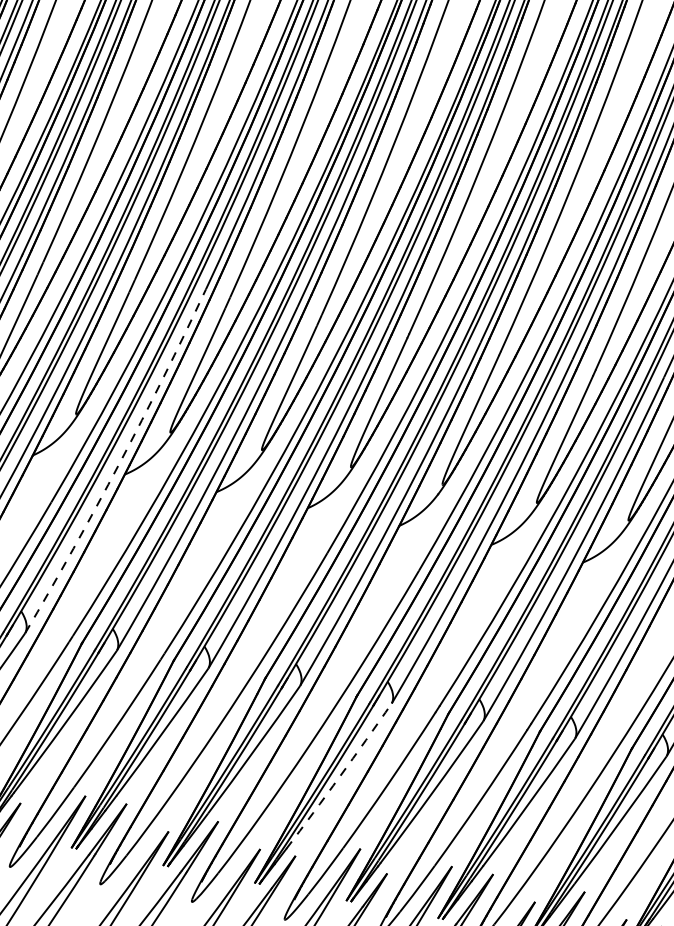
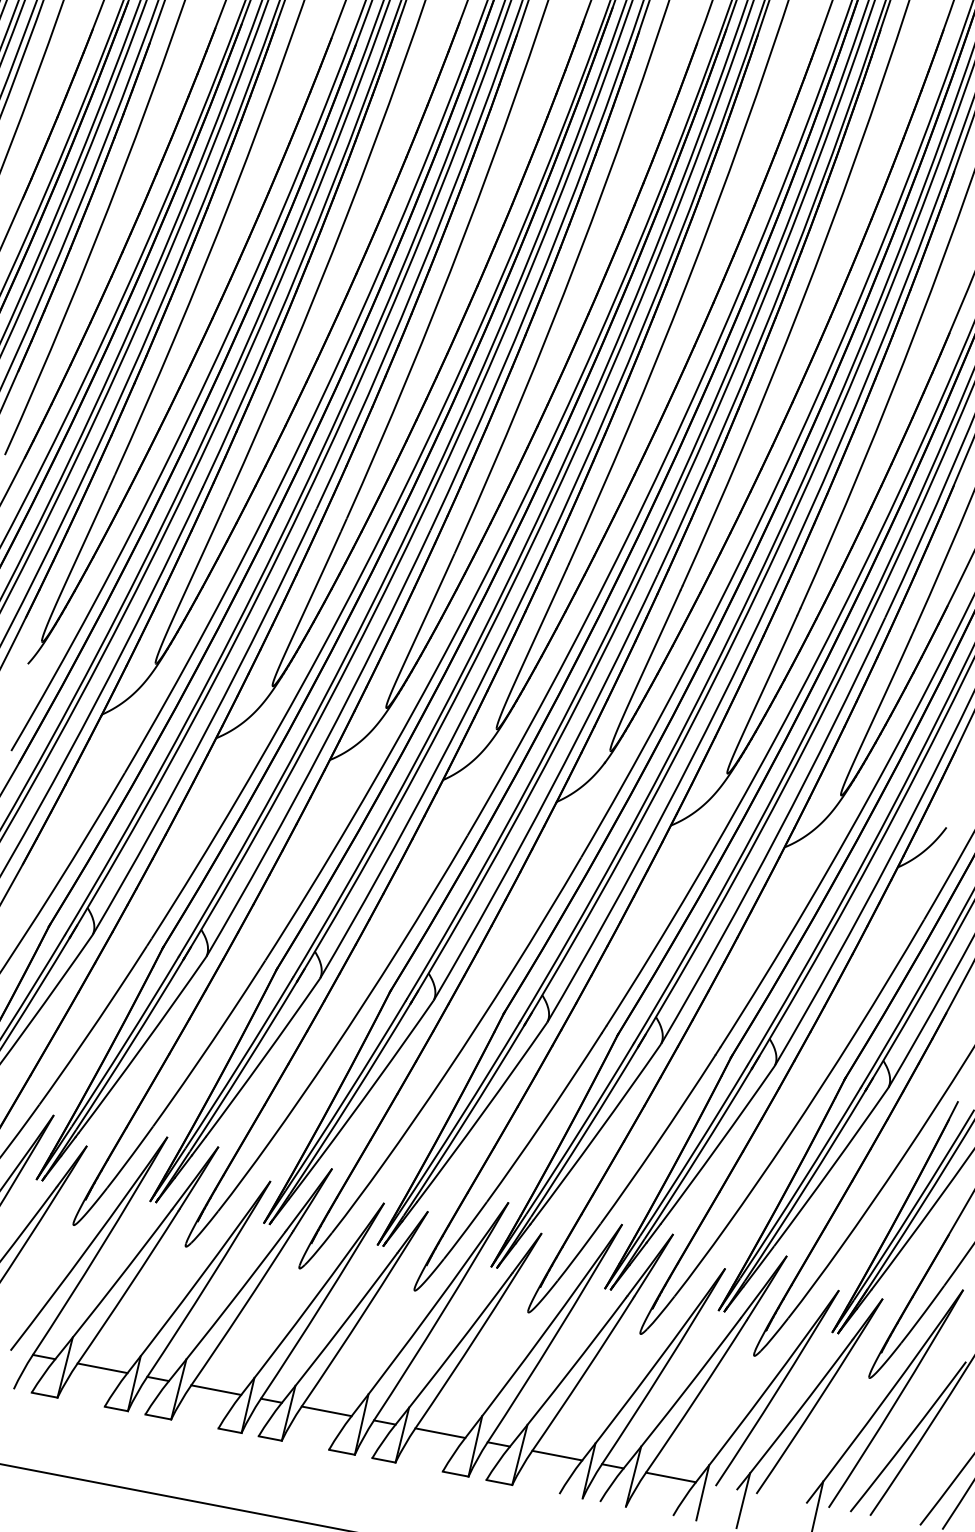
arc: (119, 463) -> (209, 724), dashed -> solid
arc: (339, 777) -> (482, 1113), dashed -> solid

